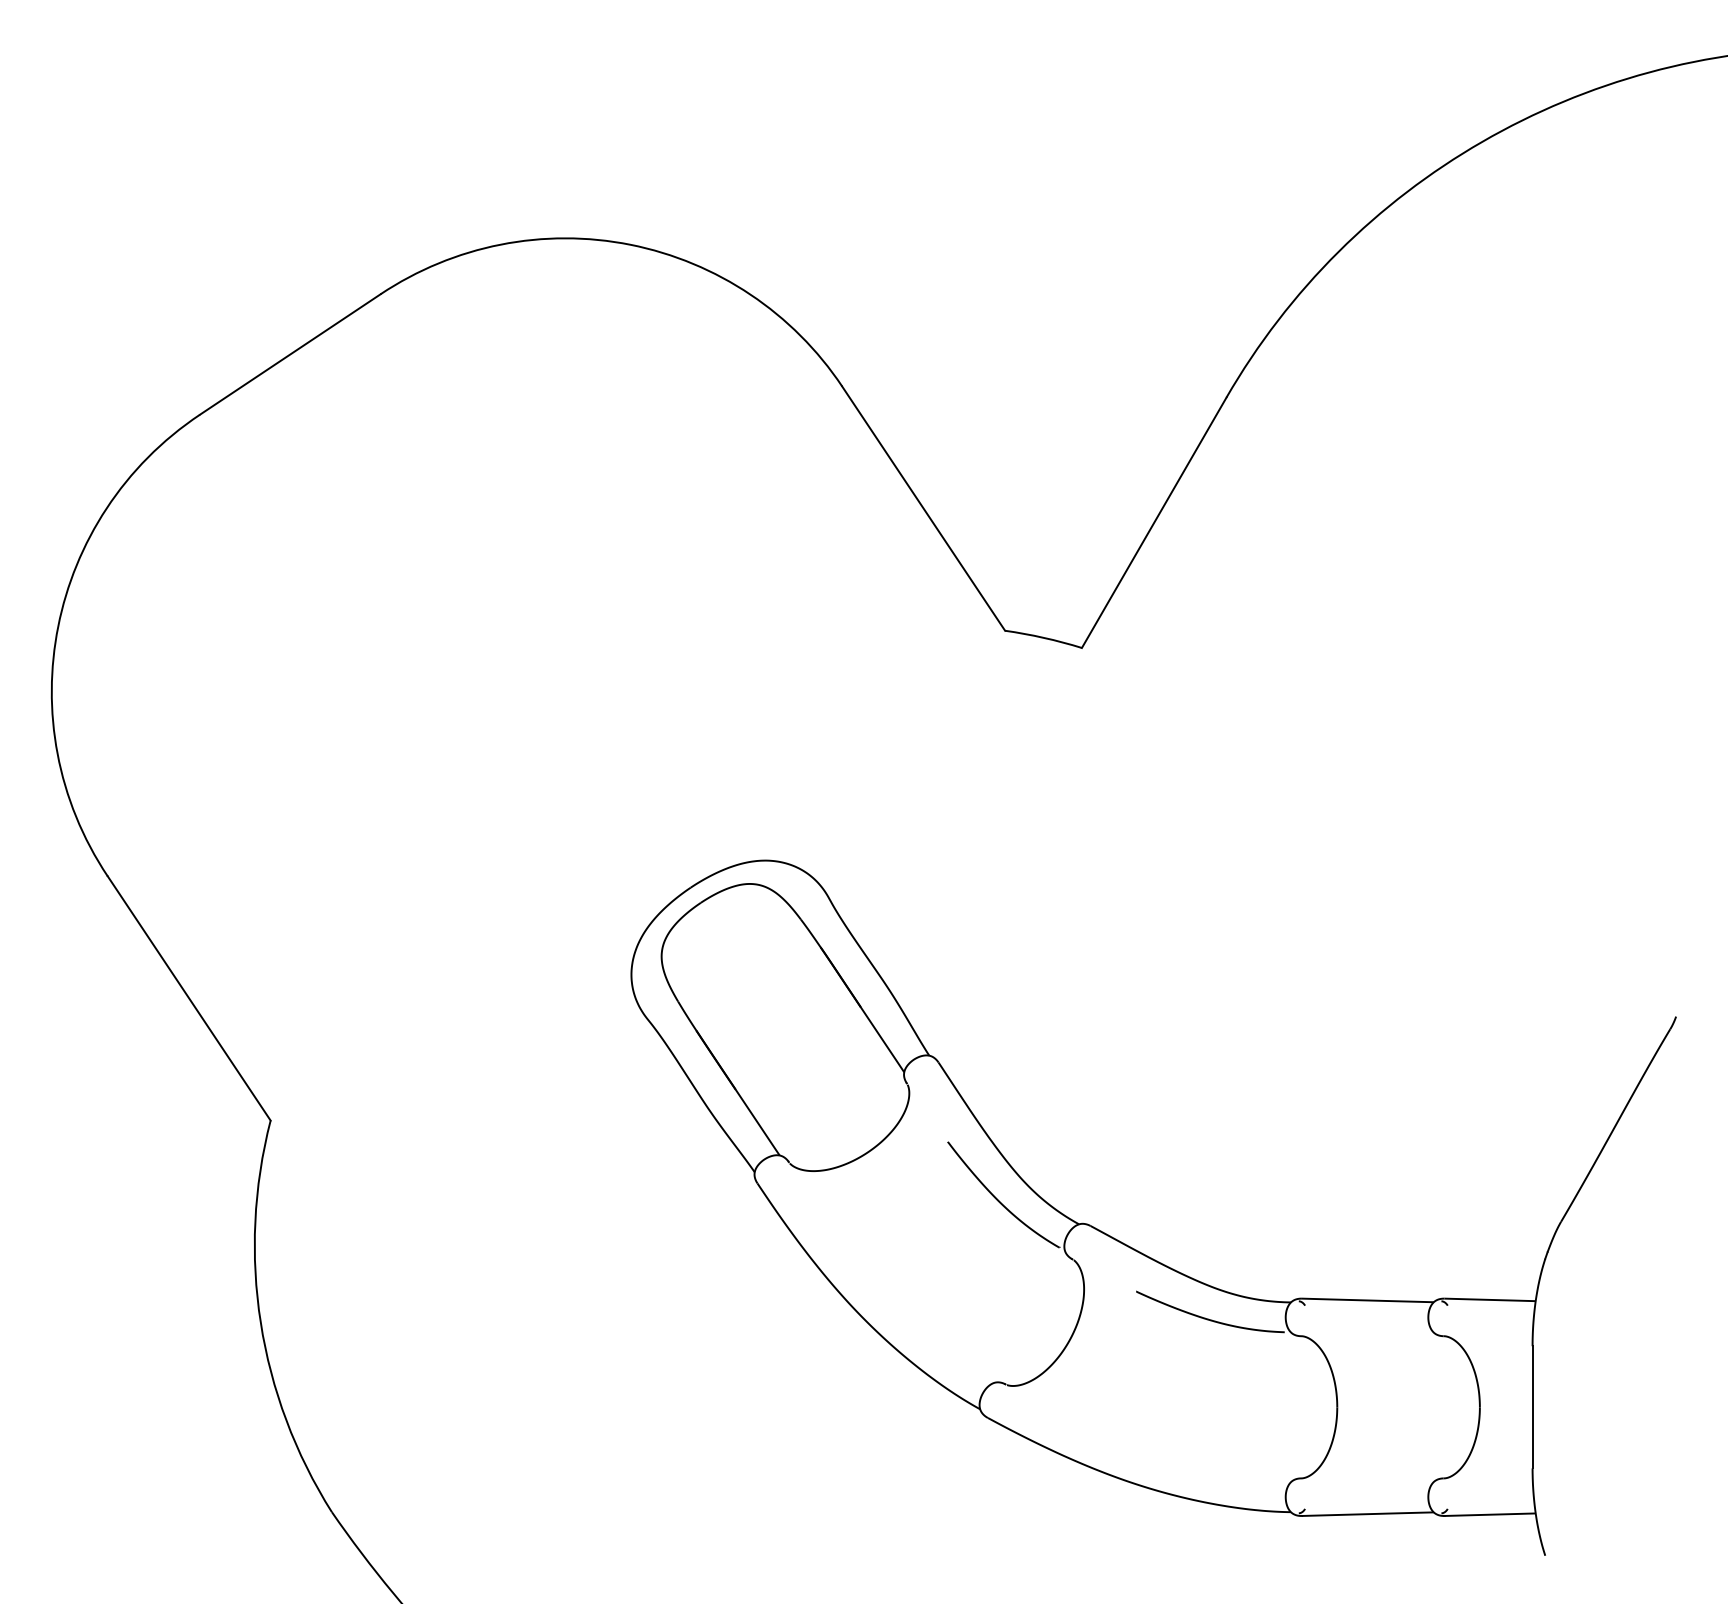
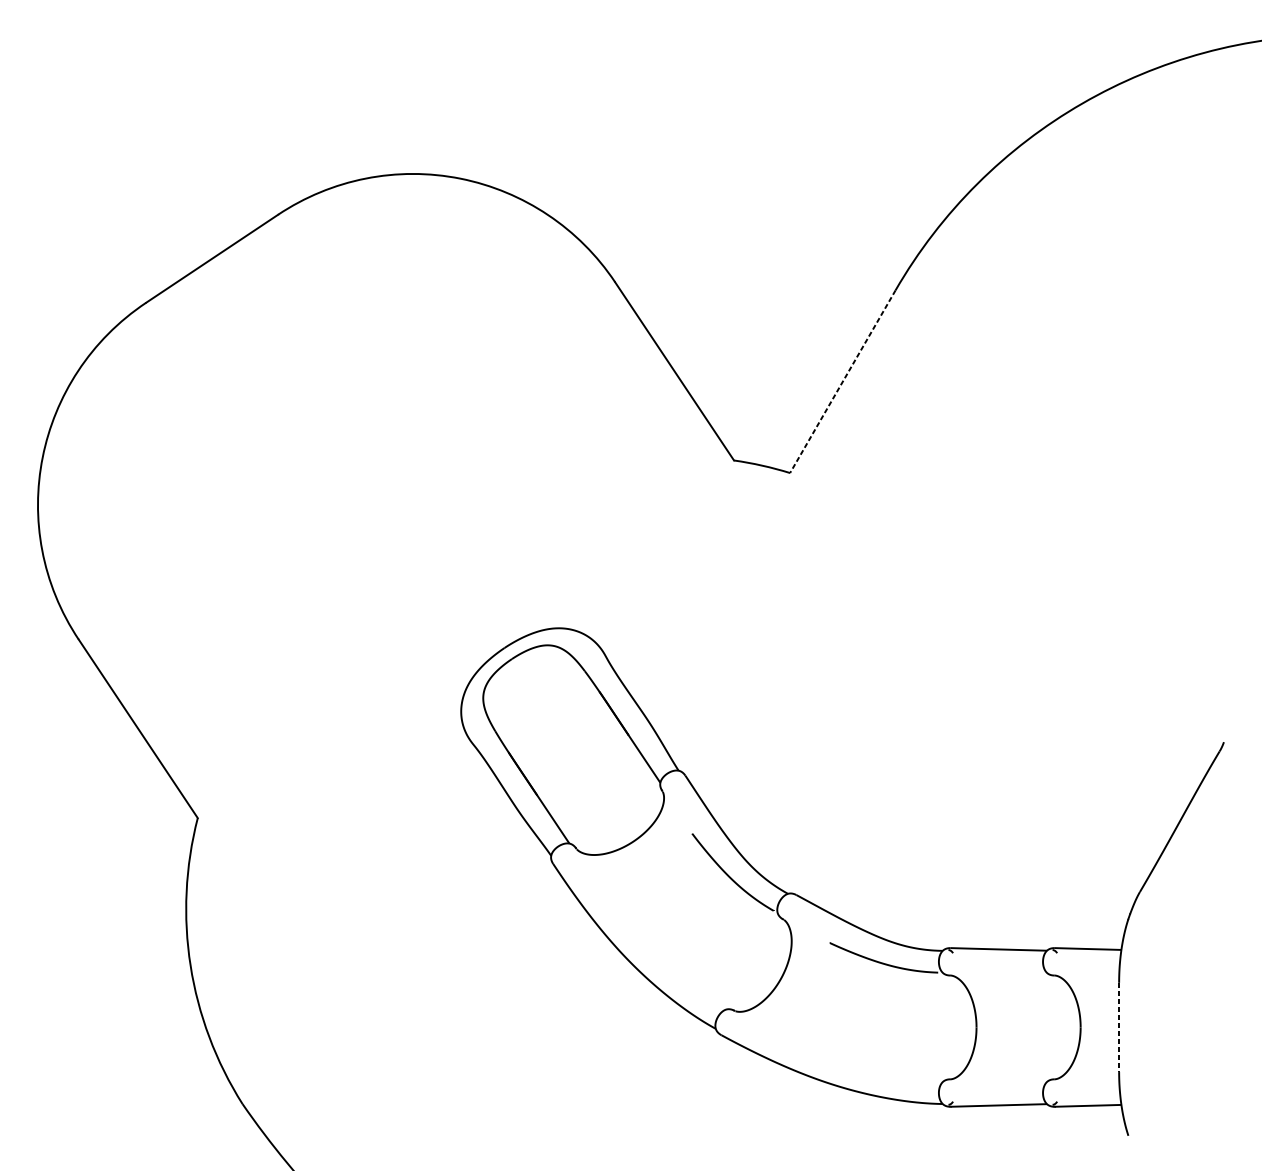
line: (1153, 523) -> (842, 382), solid -> dashed
line: (1532, 1407) -> (1119, 1027), solid -> dashed

